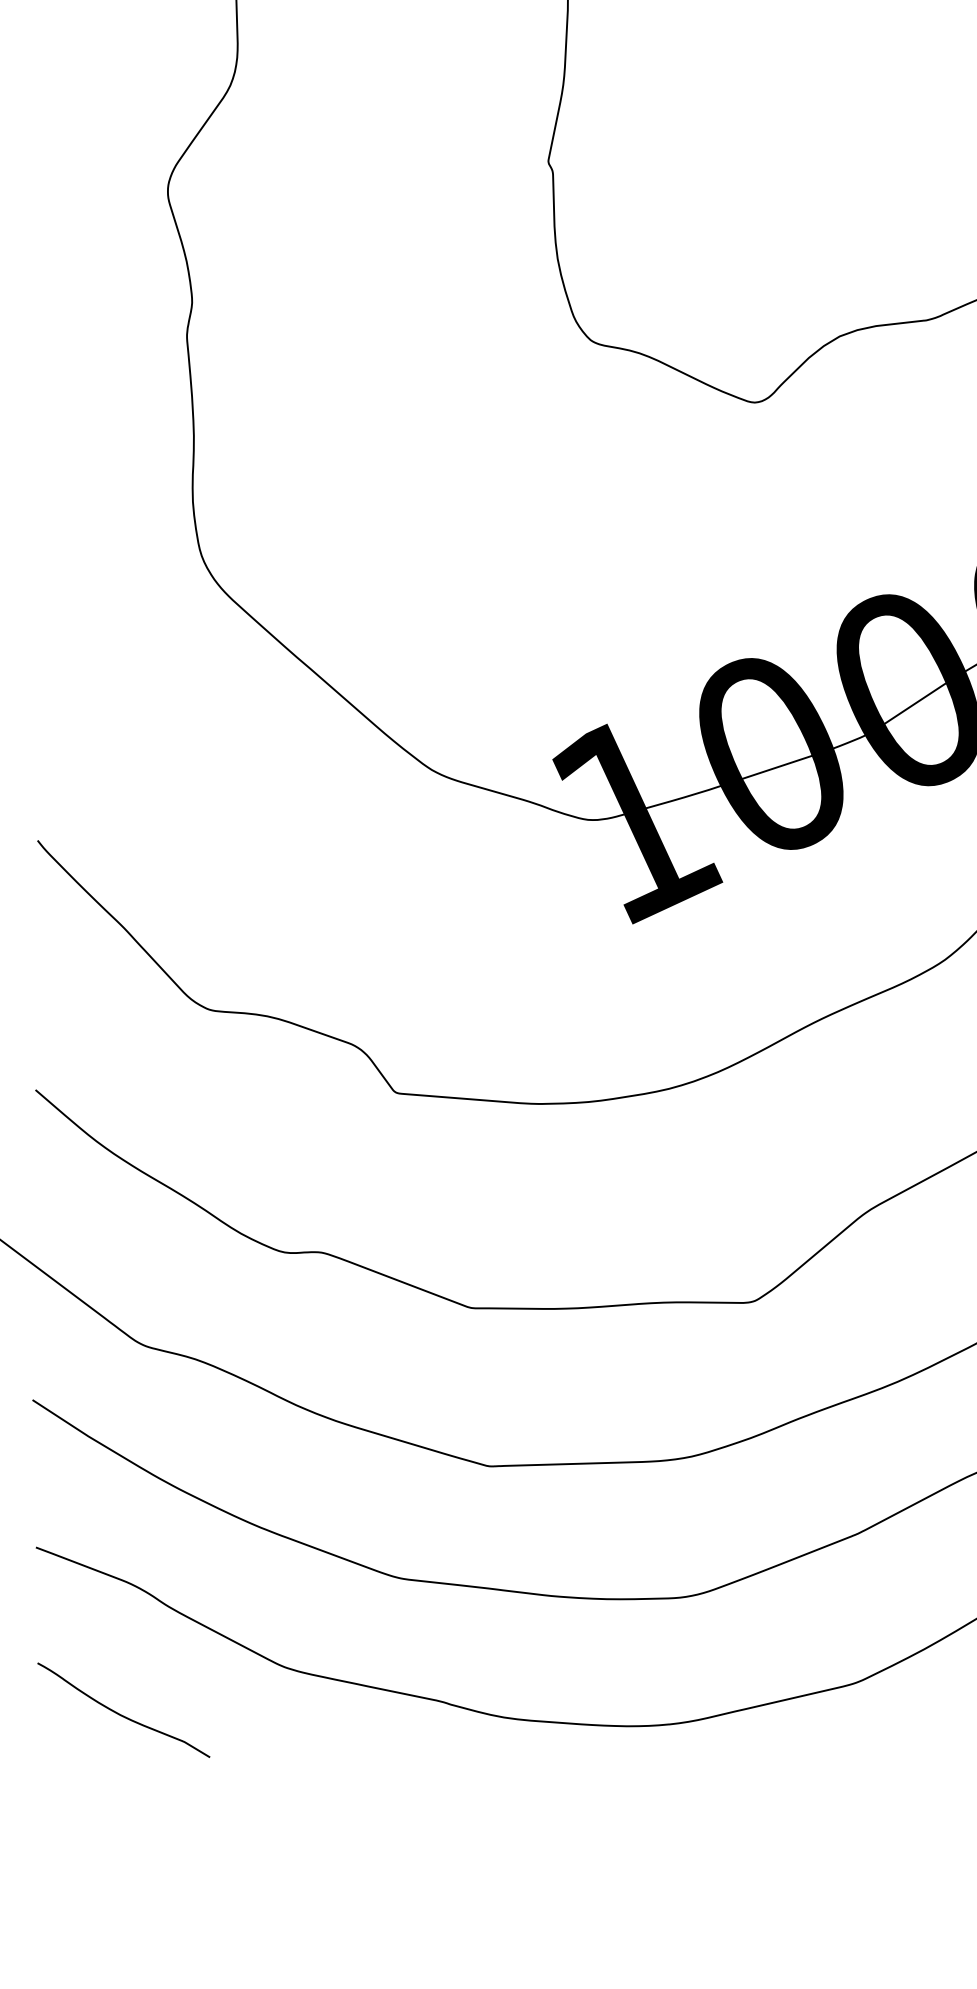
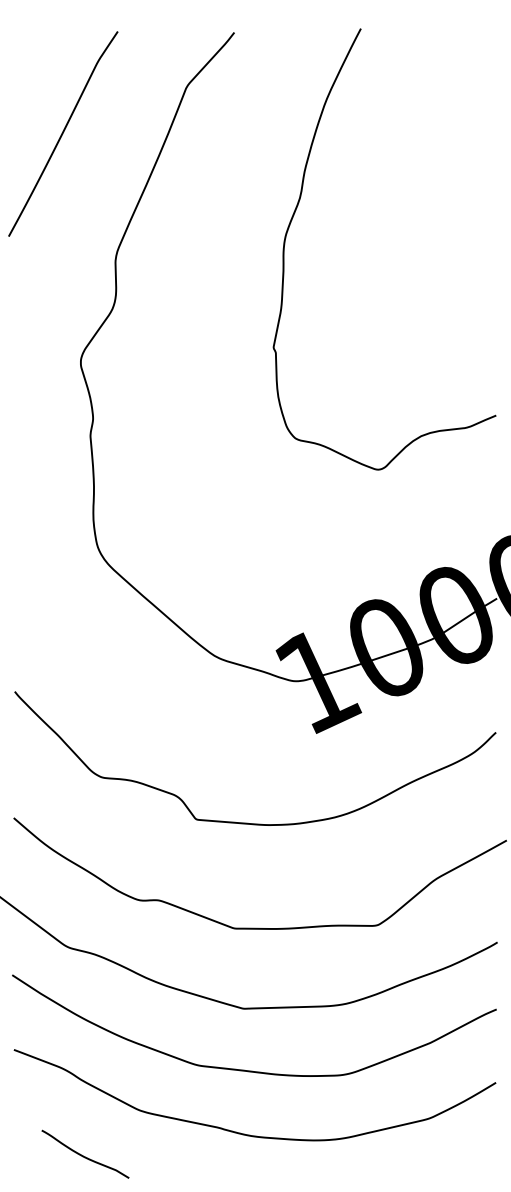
curve: (119, 1712) -> (83, 1155), moved

